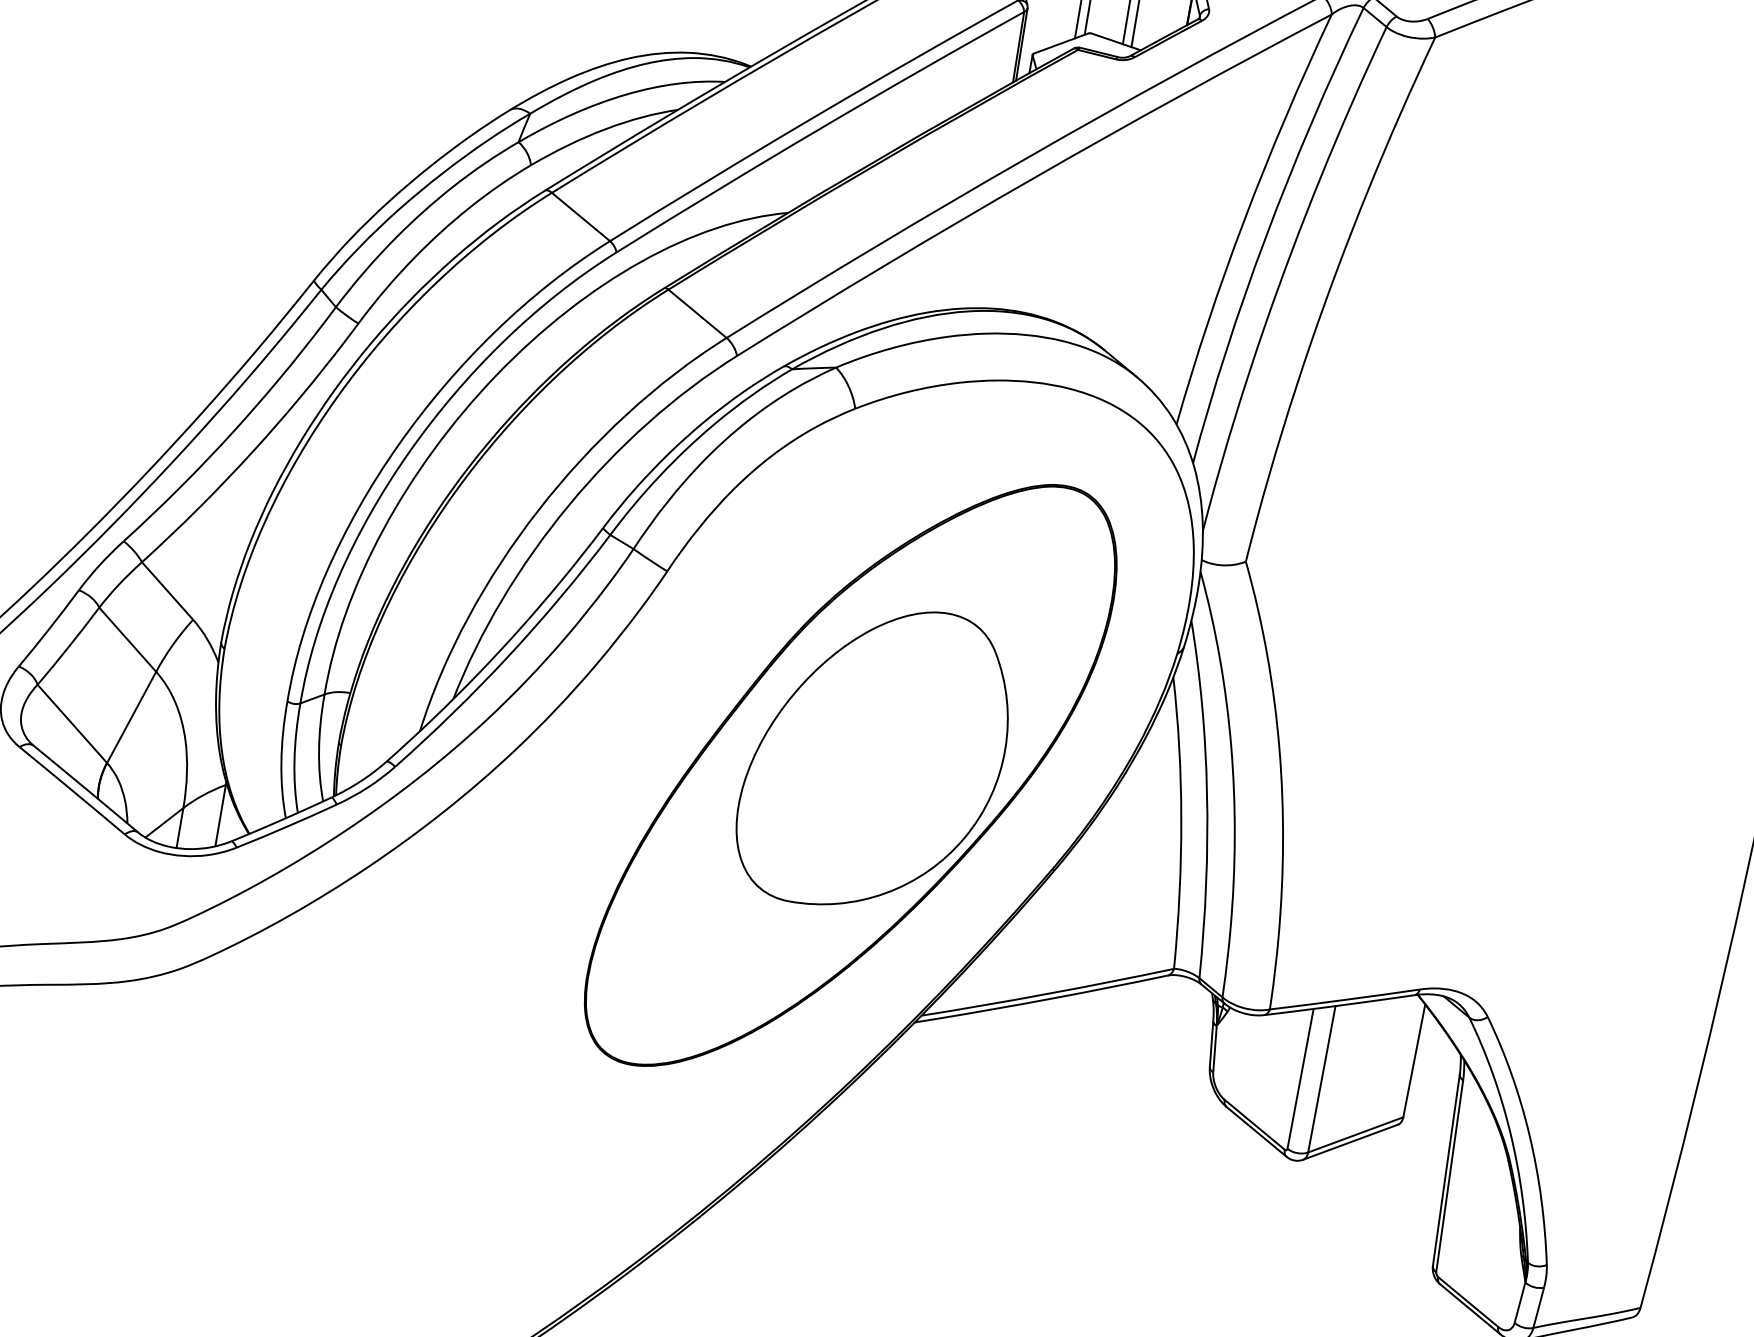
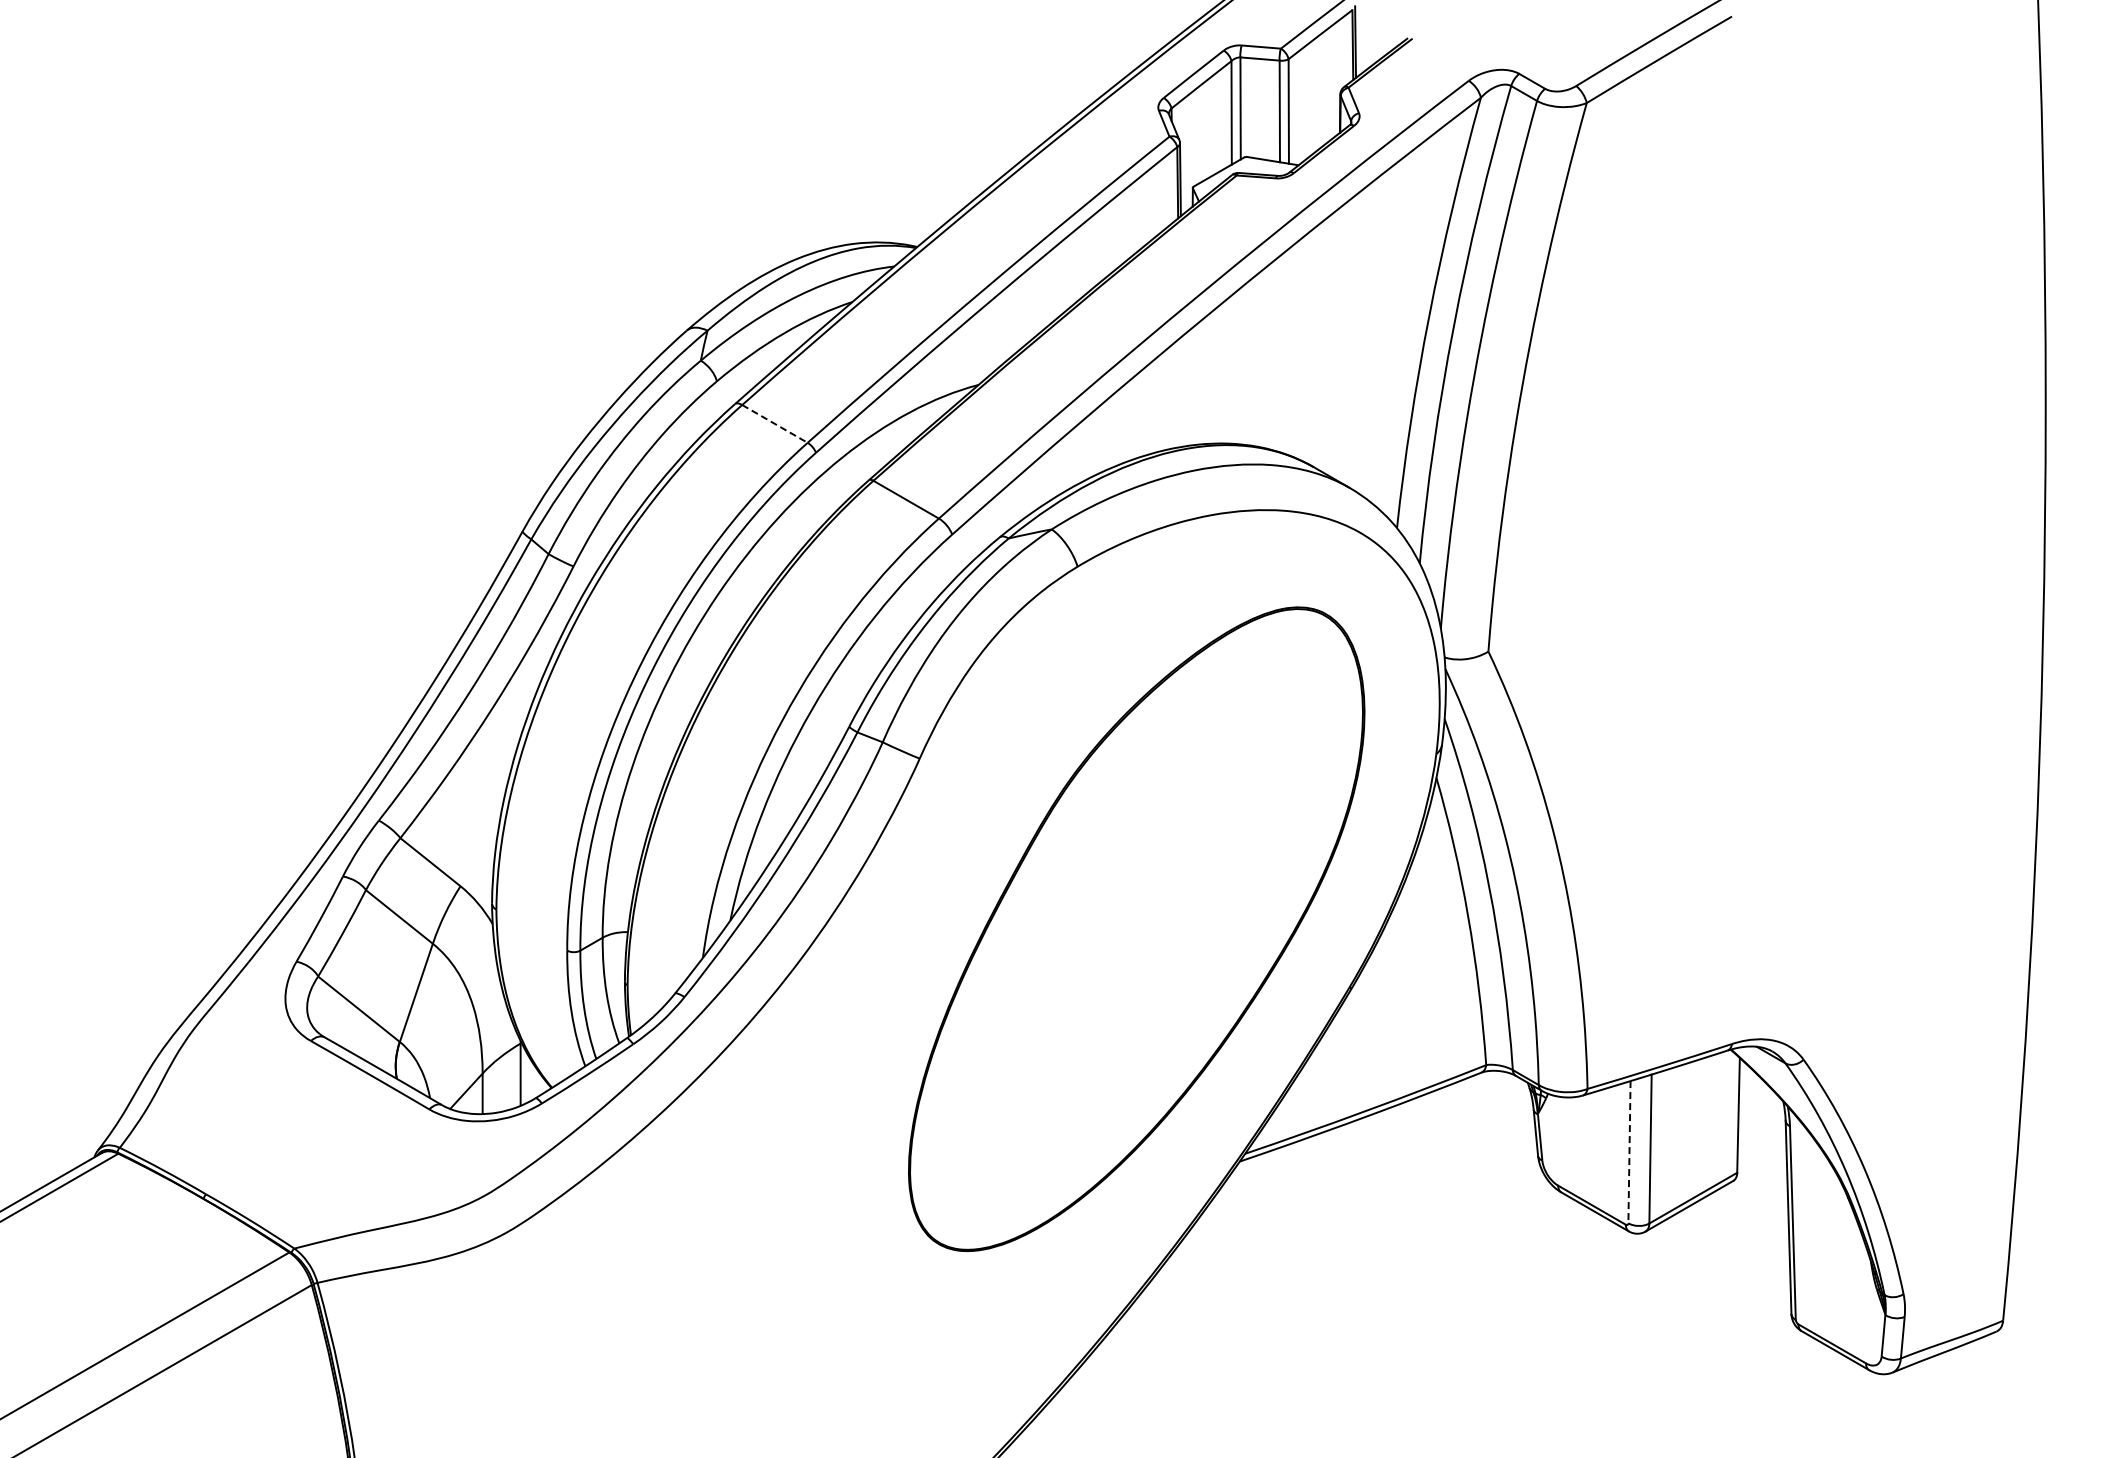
line: (580, 216) -> (774, 423), solid -> dashed
part: (874, 758) -> (1155, 908), removed
line: (1300, 1079) -> (1629, 1152), solid -> dashed

